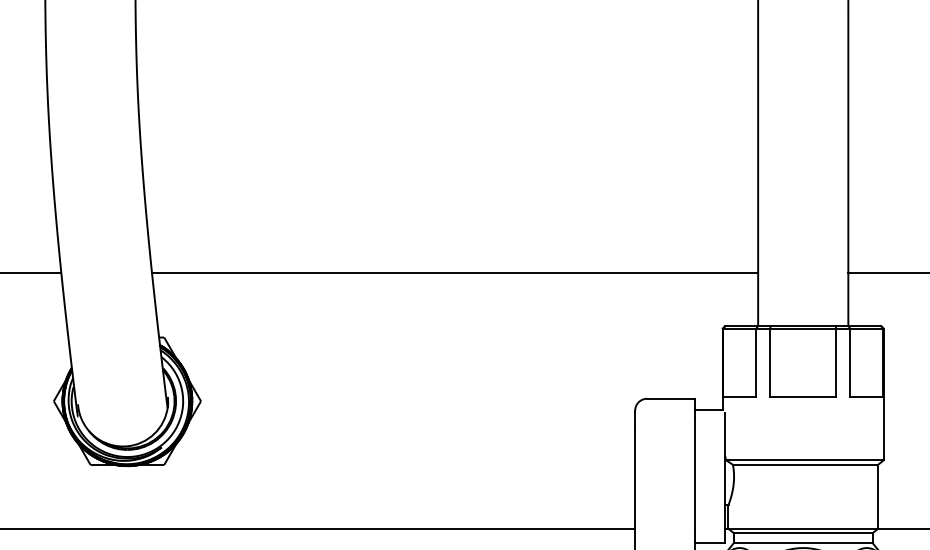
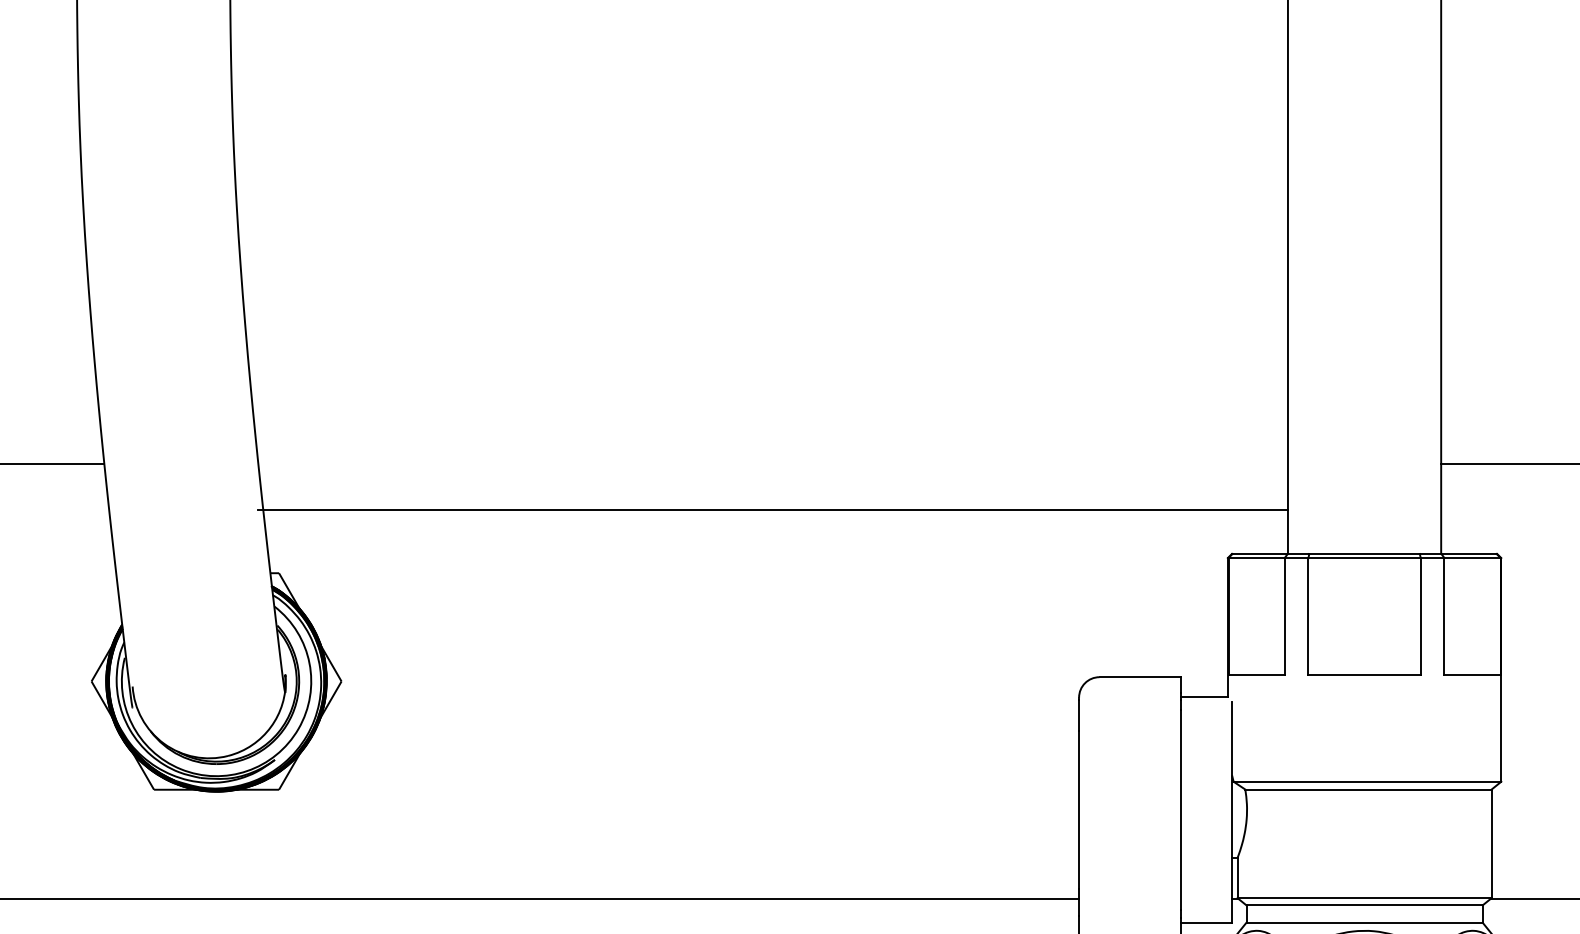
line: (455, 273) -> (773, 510), moved

